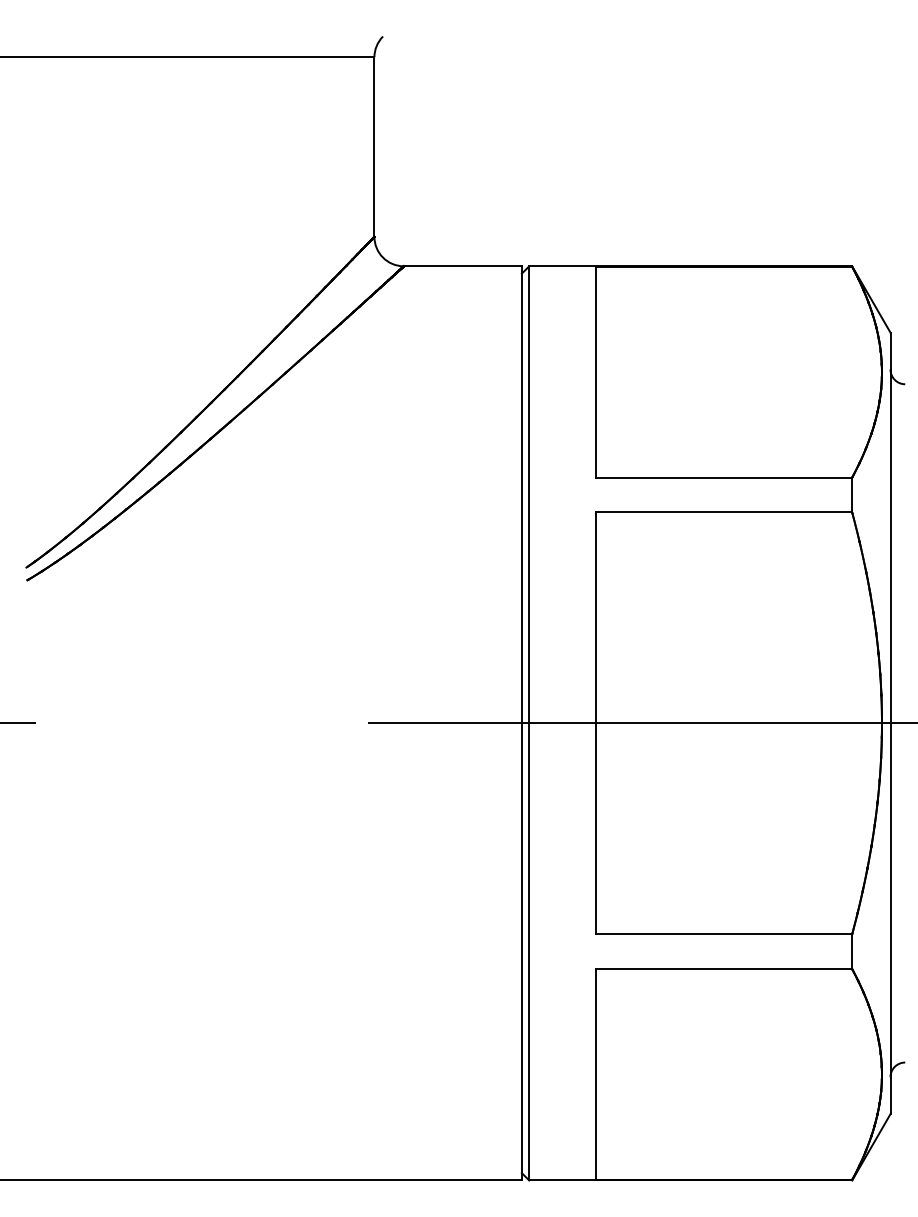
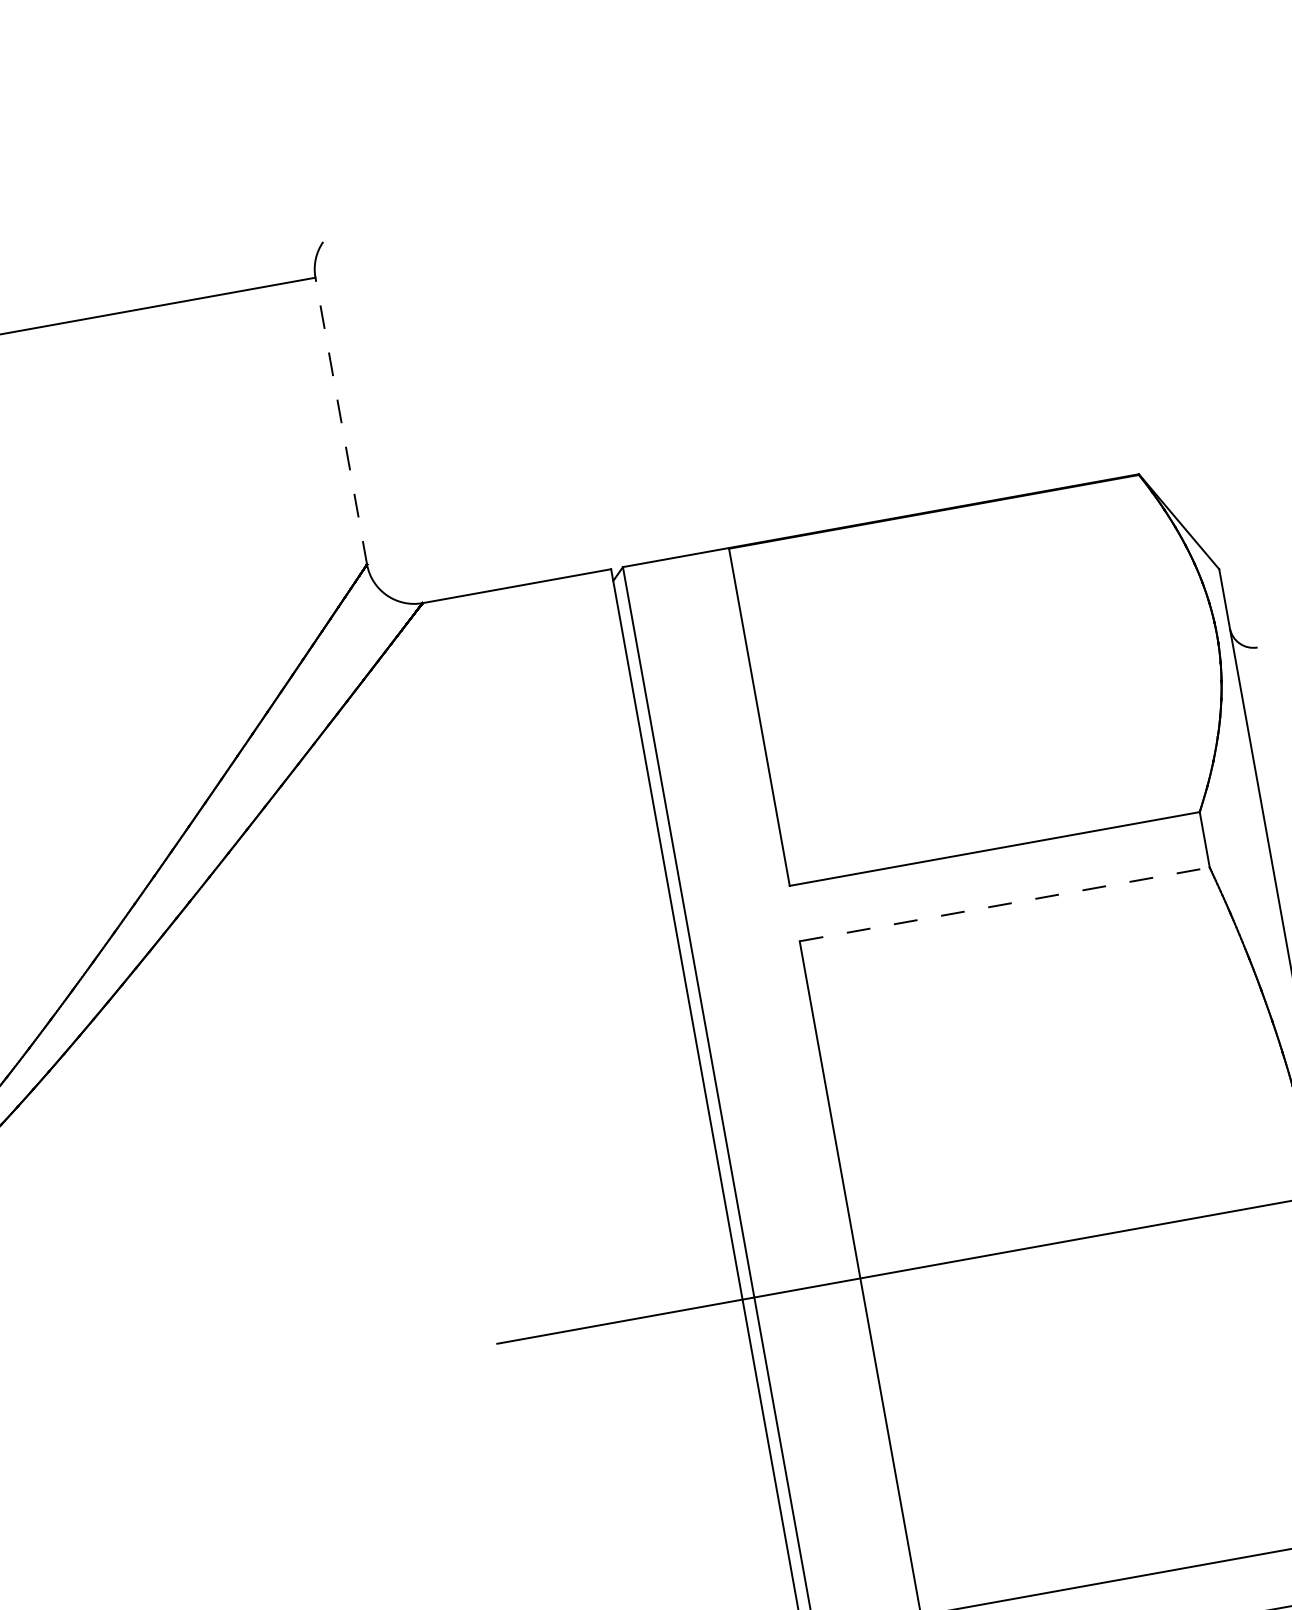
line: (374, 147) -> (341, 421), solid -> dashed
line: (724, 512) -> (1005, 904), solid -> dashed

